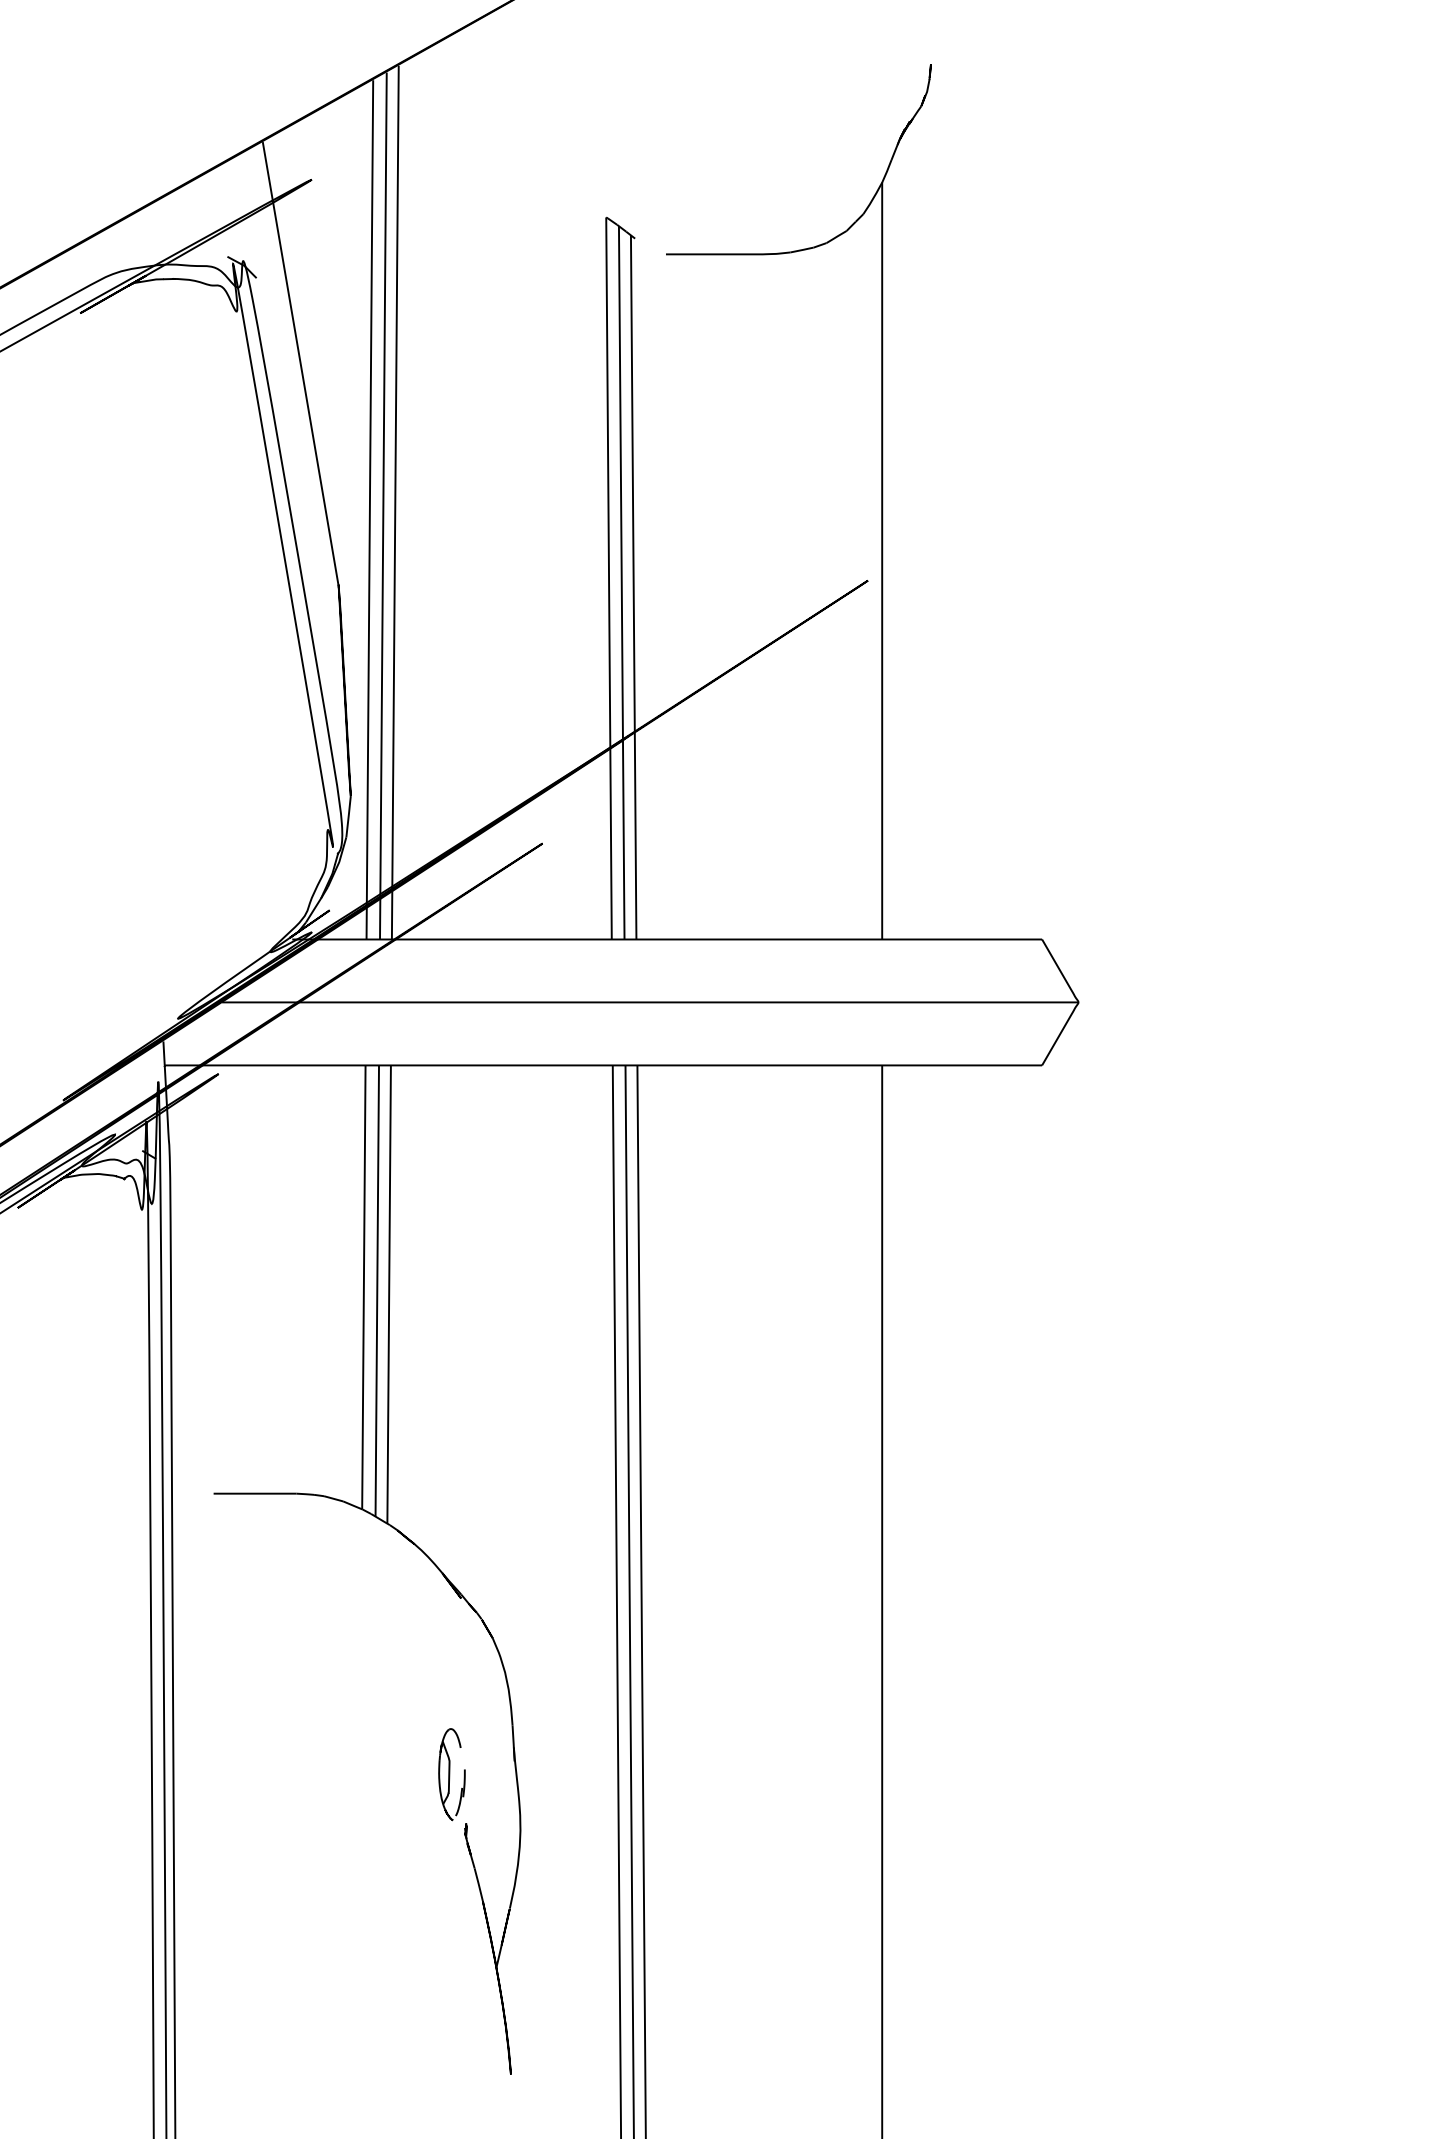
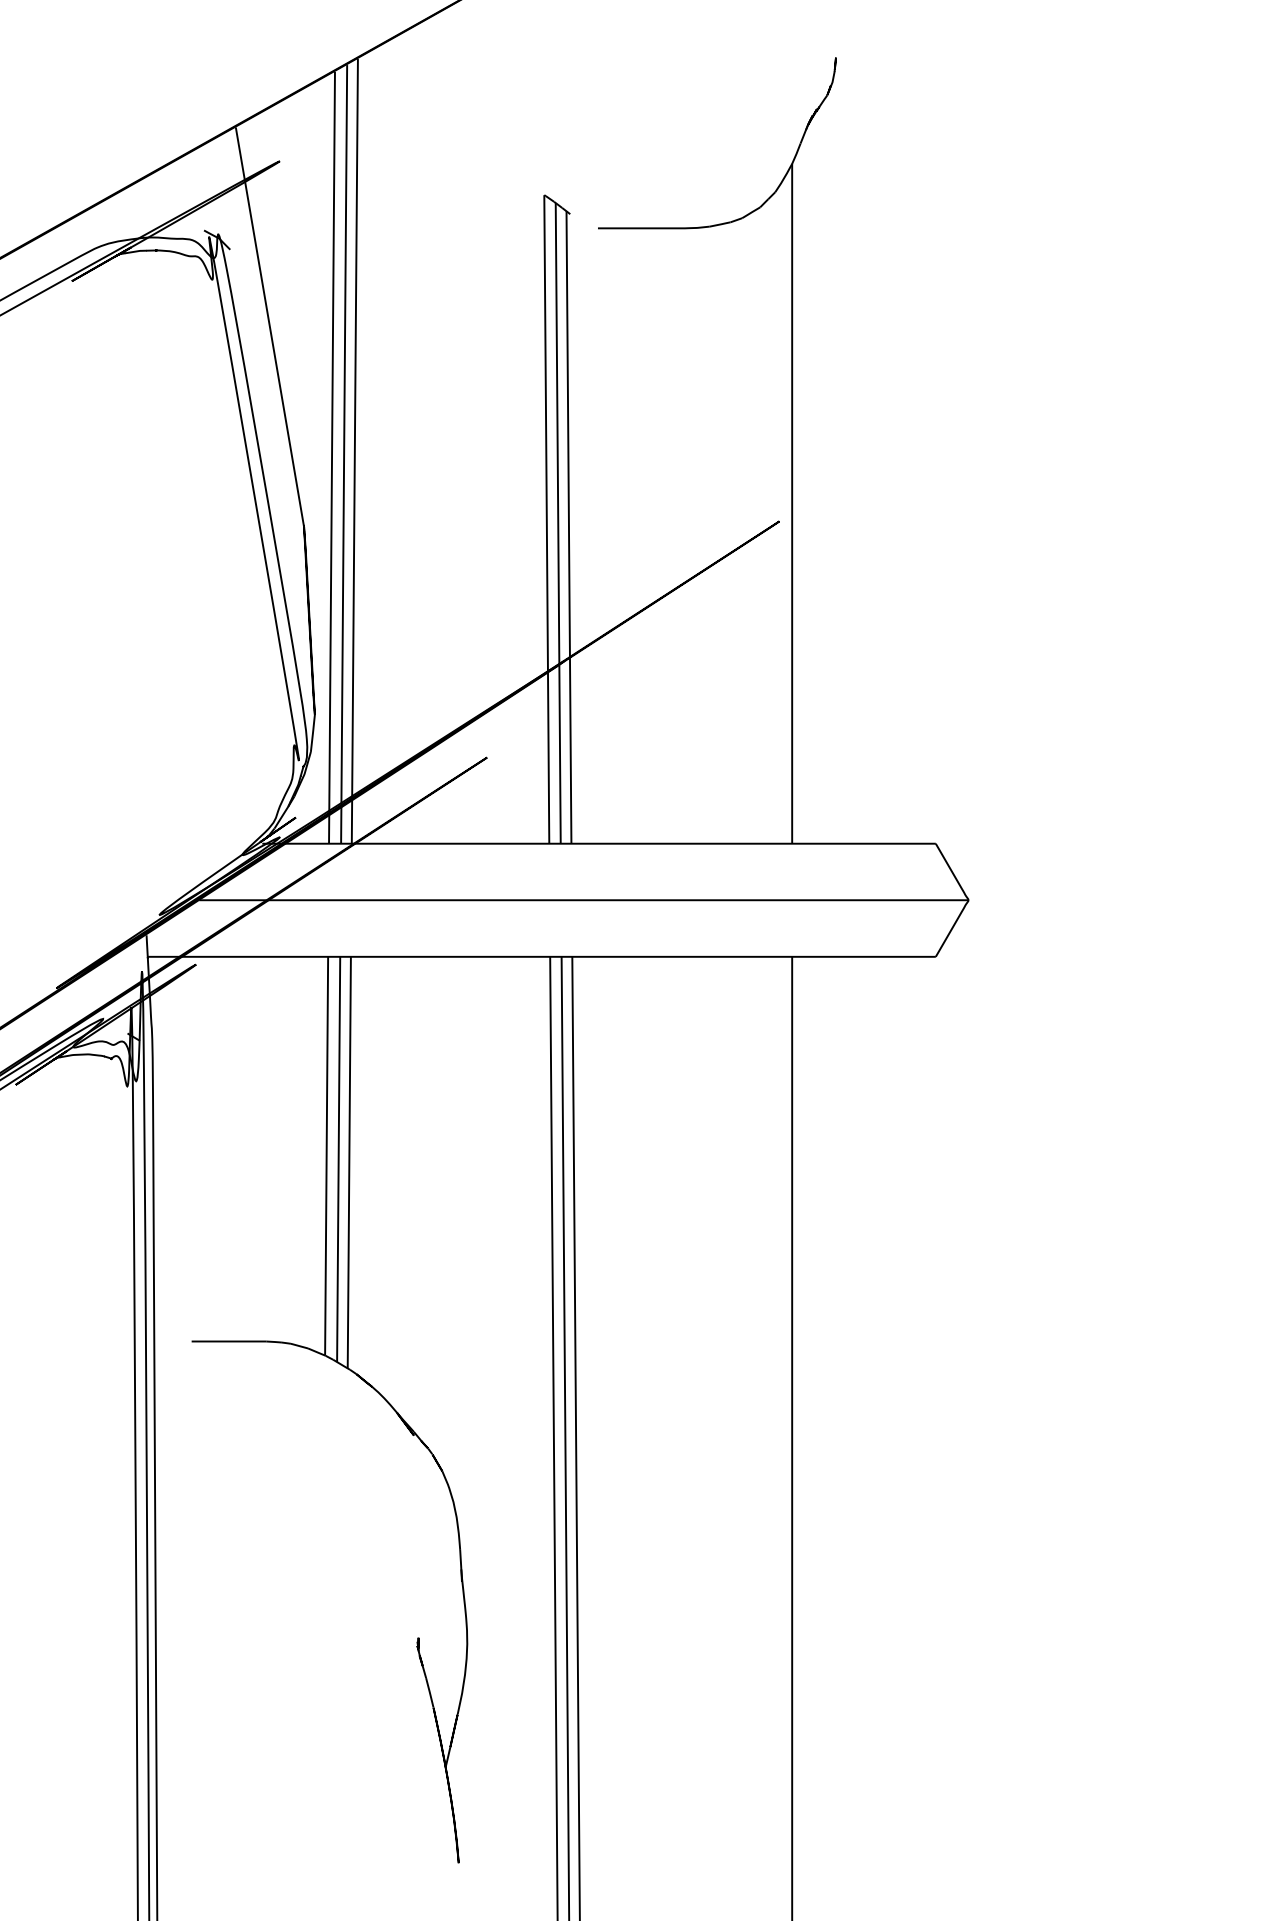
part: (451, 1774) -> (405, 1593), removed

